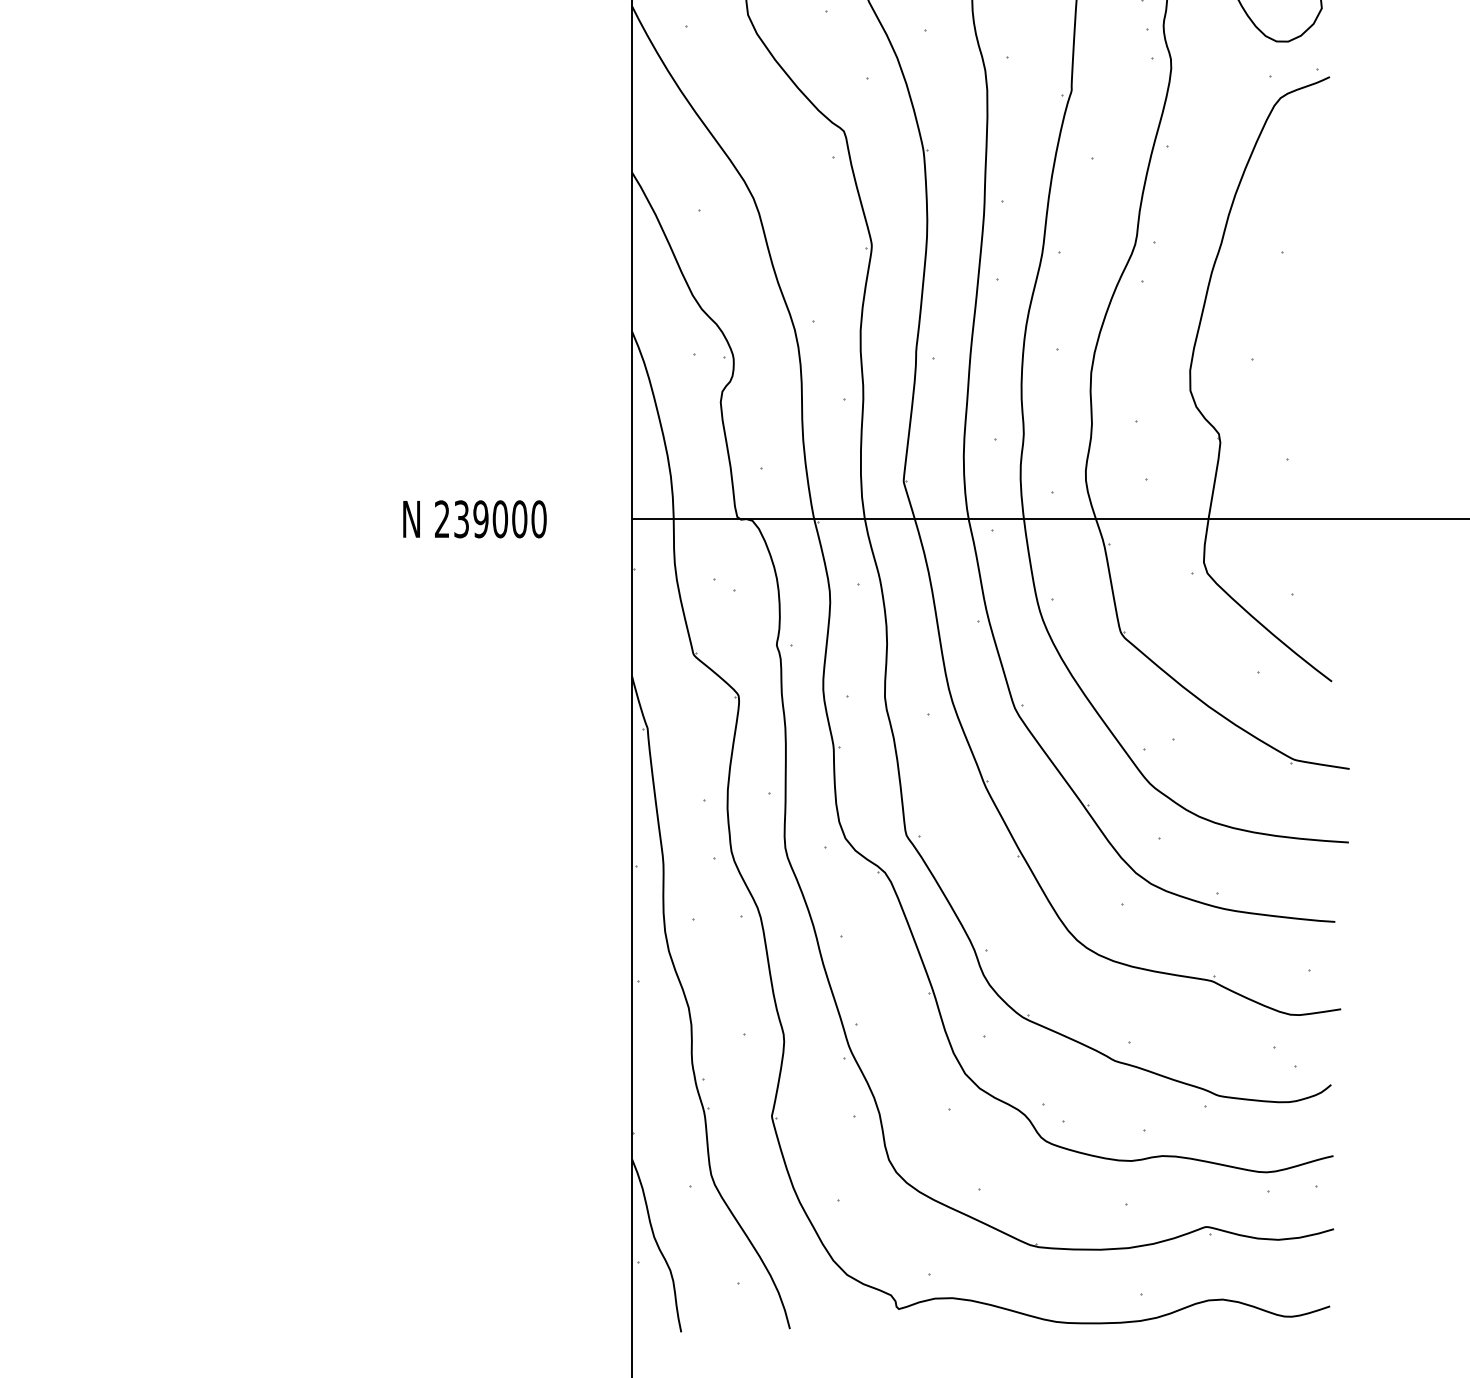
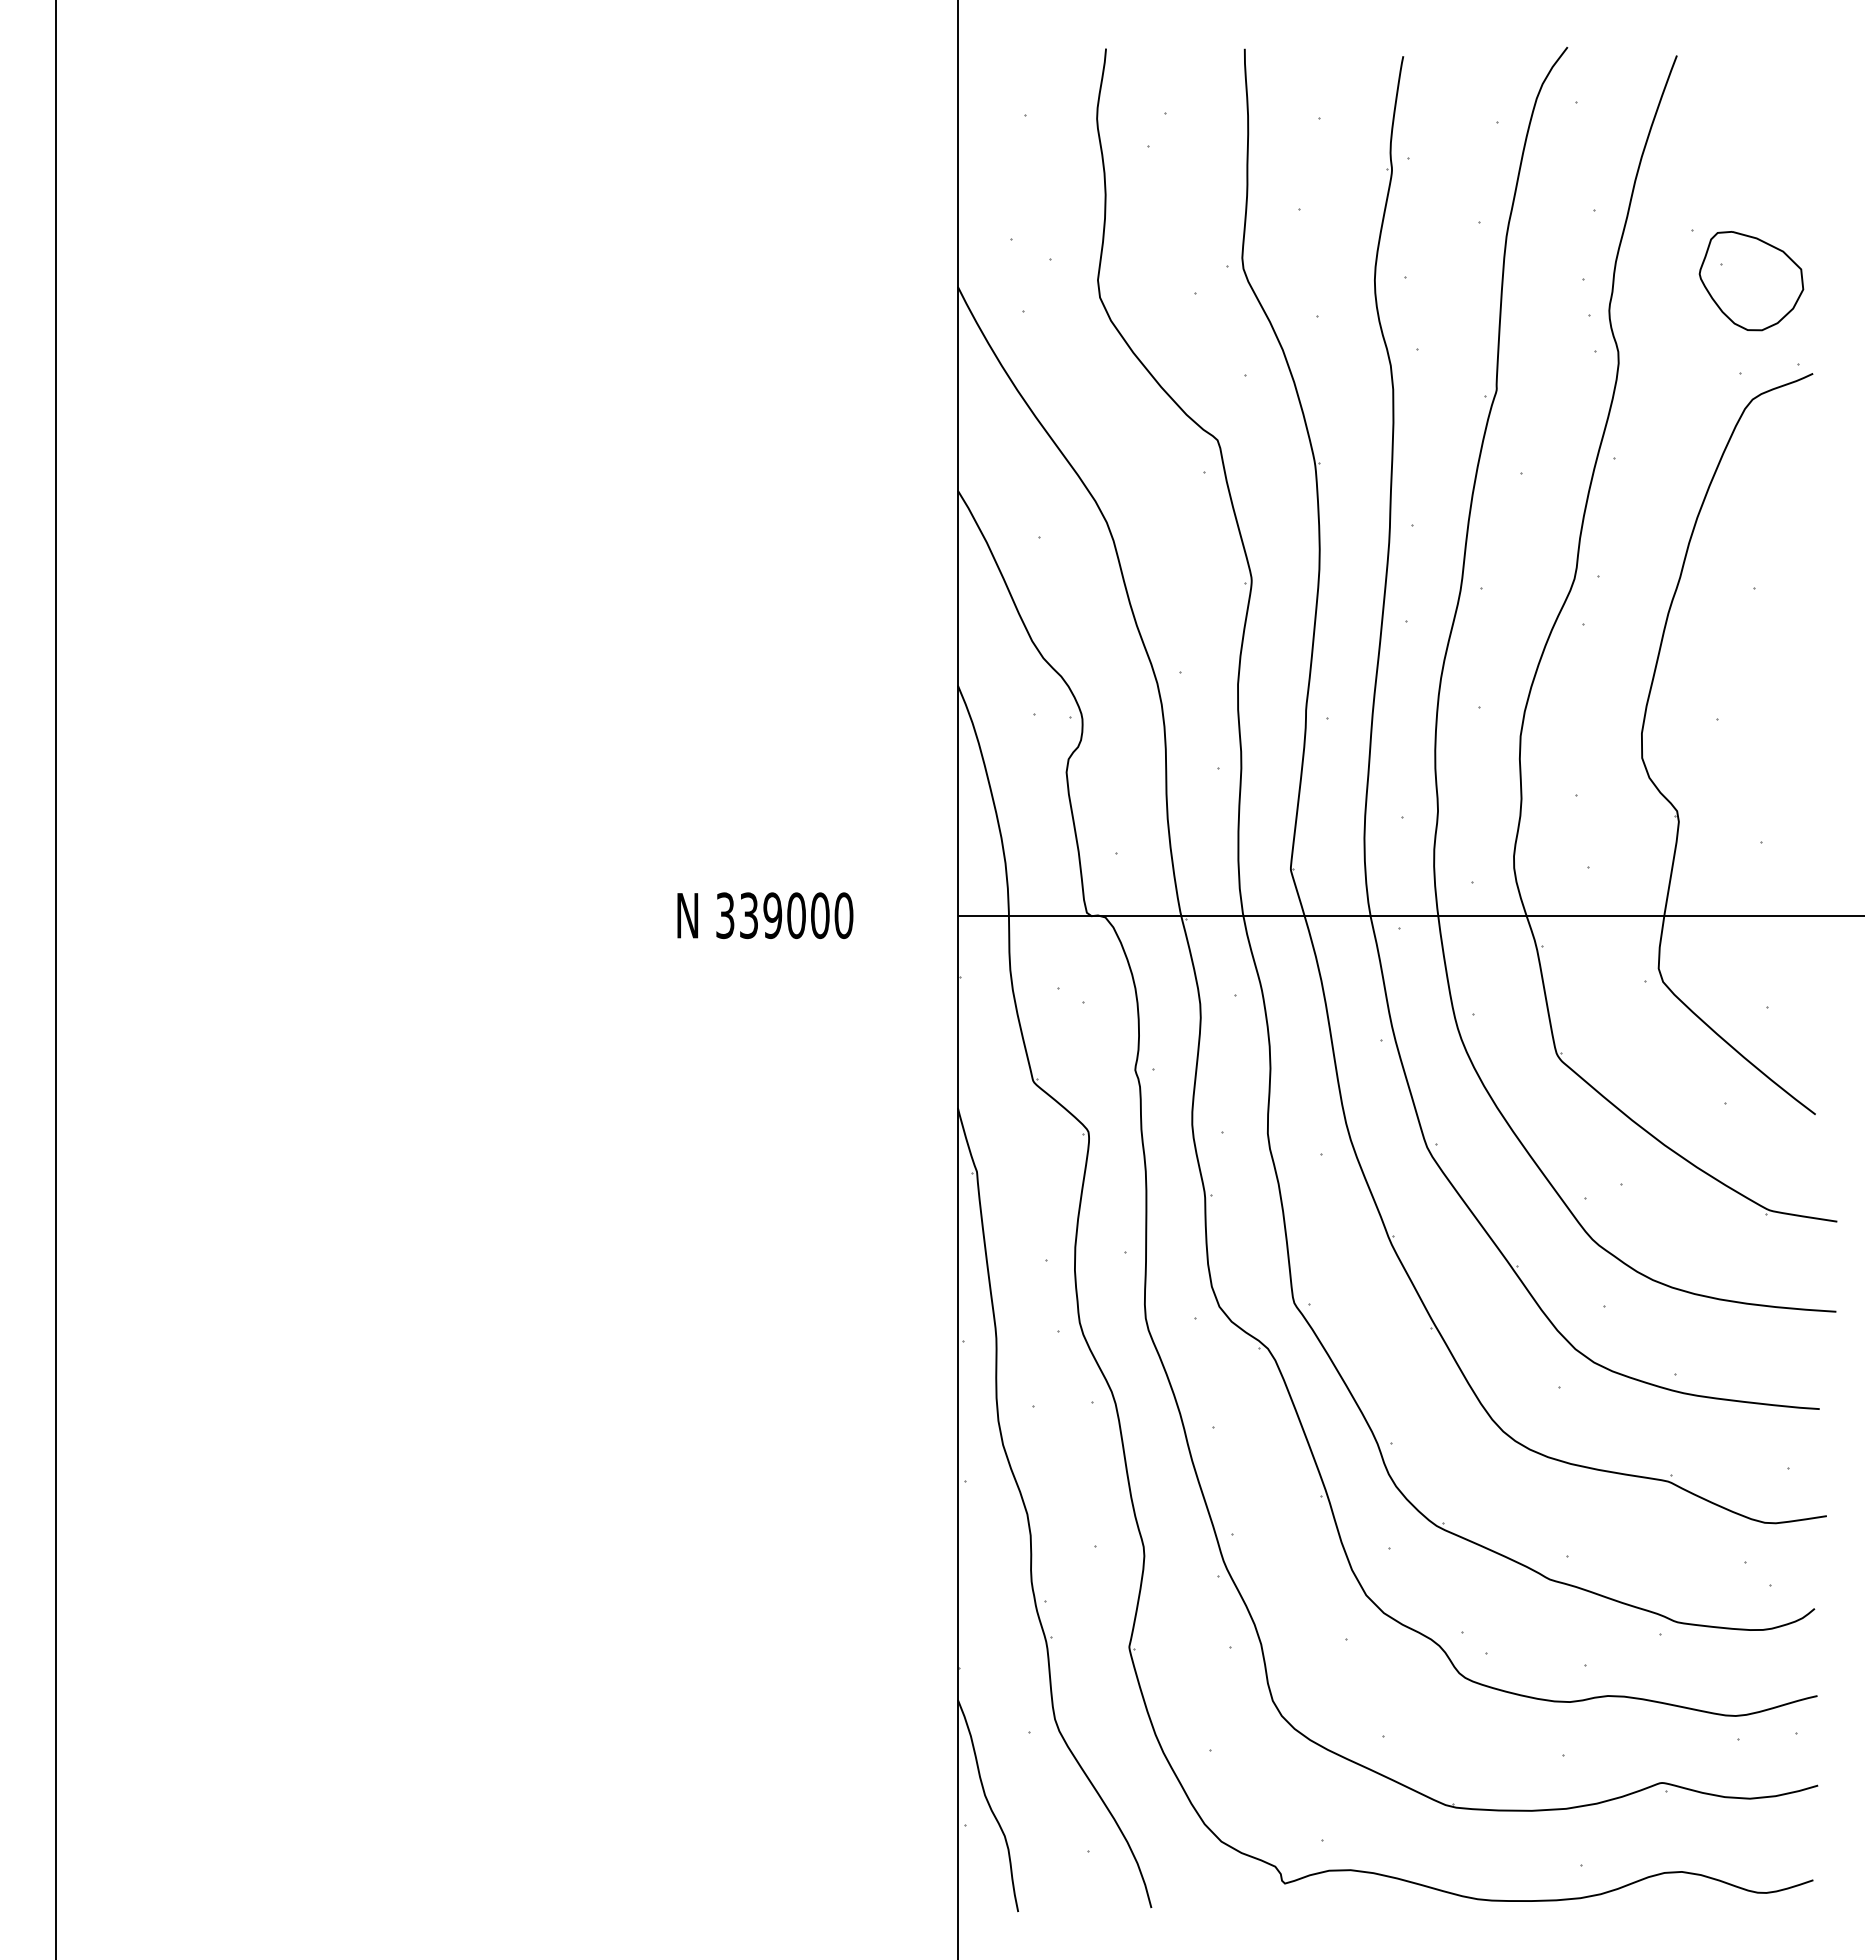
text: (442, 519) -> (725, 915), 239000 -> 339000

